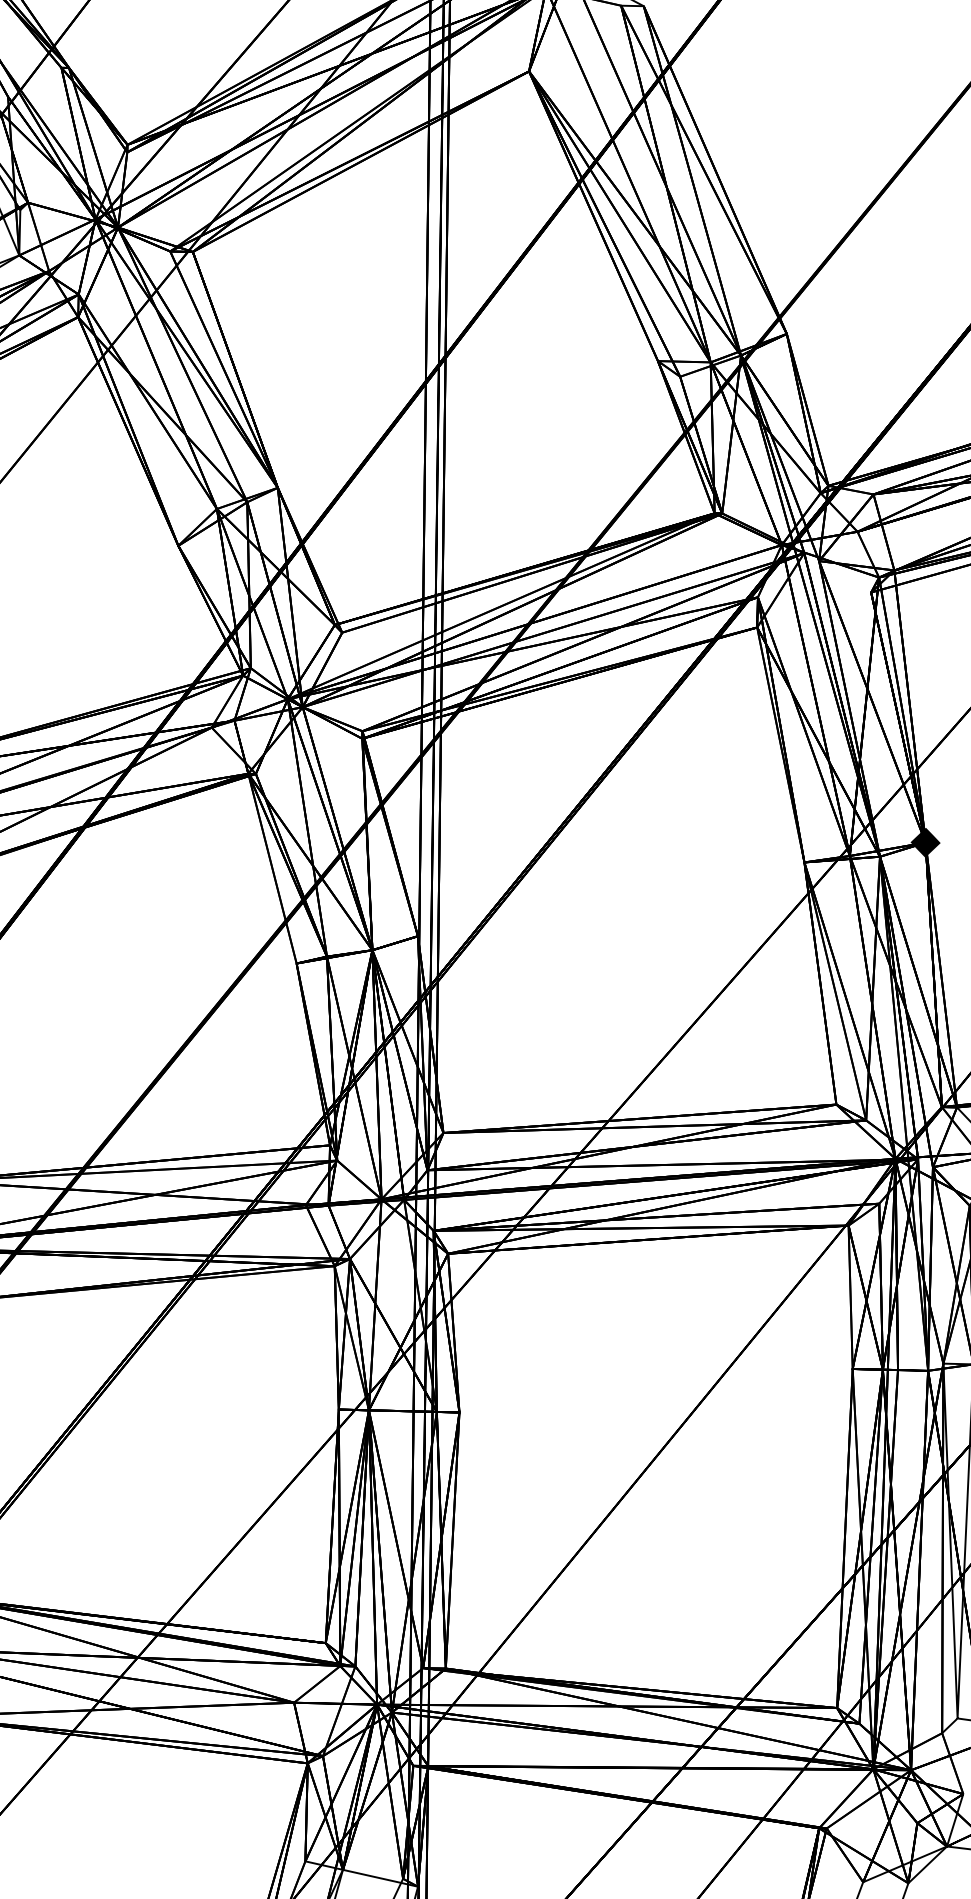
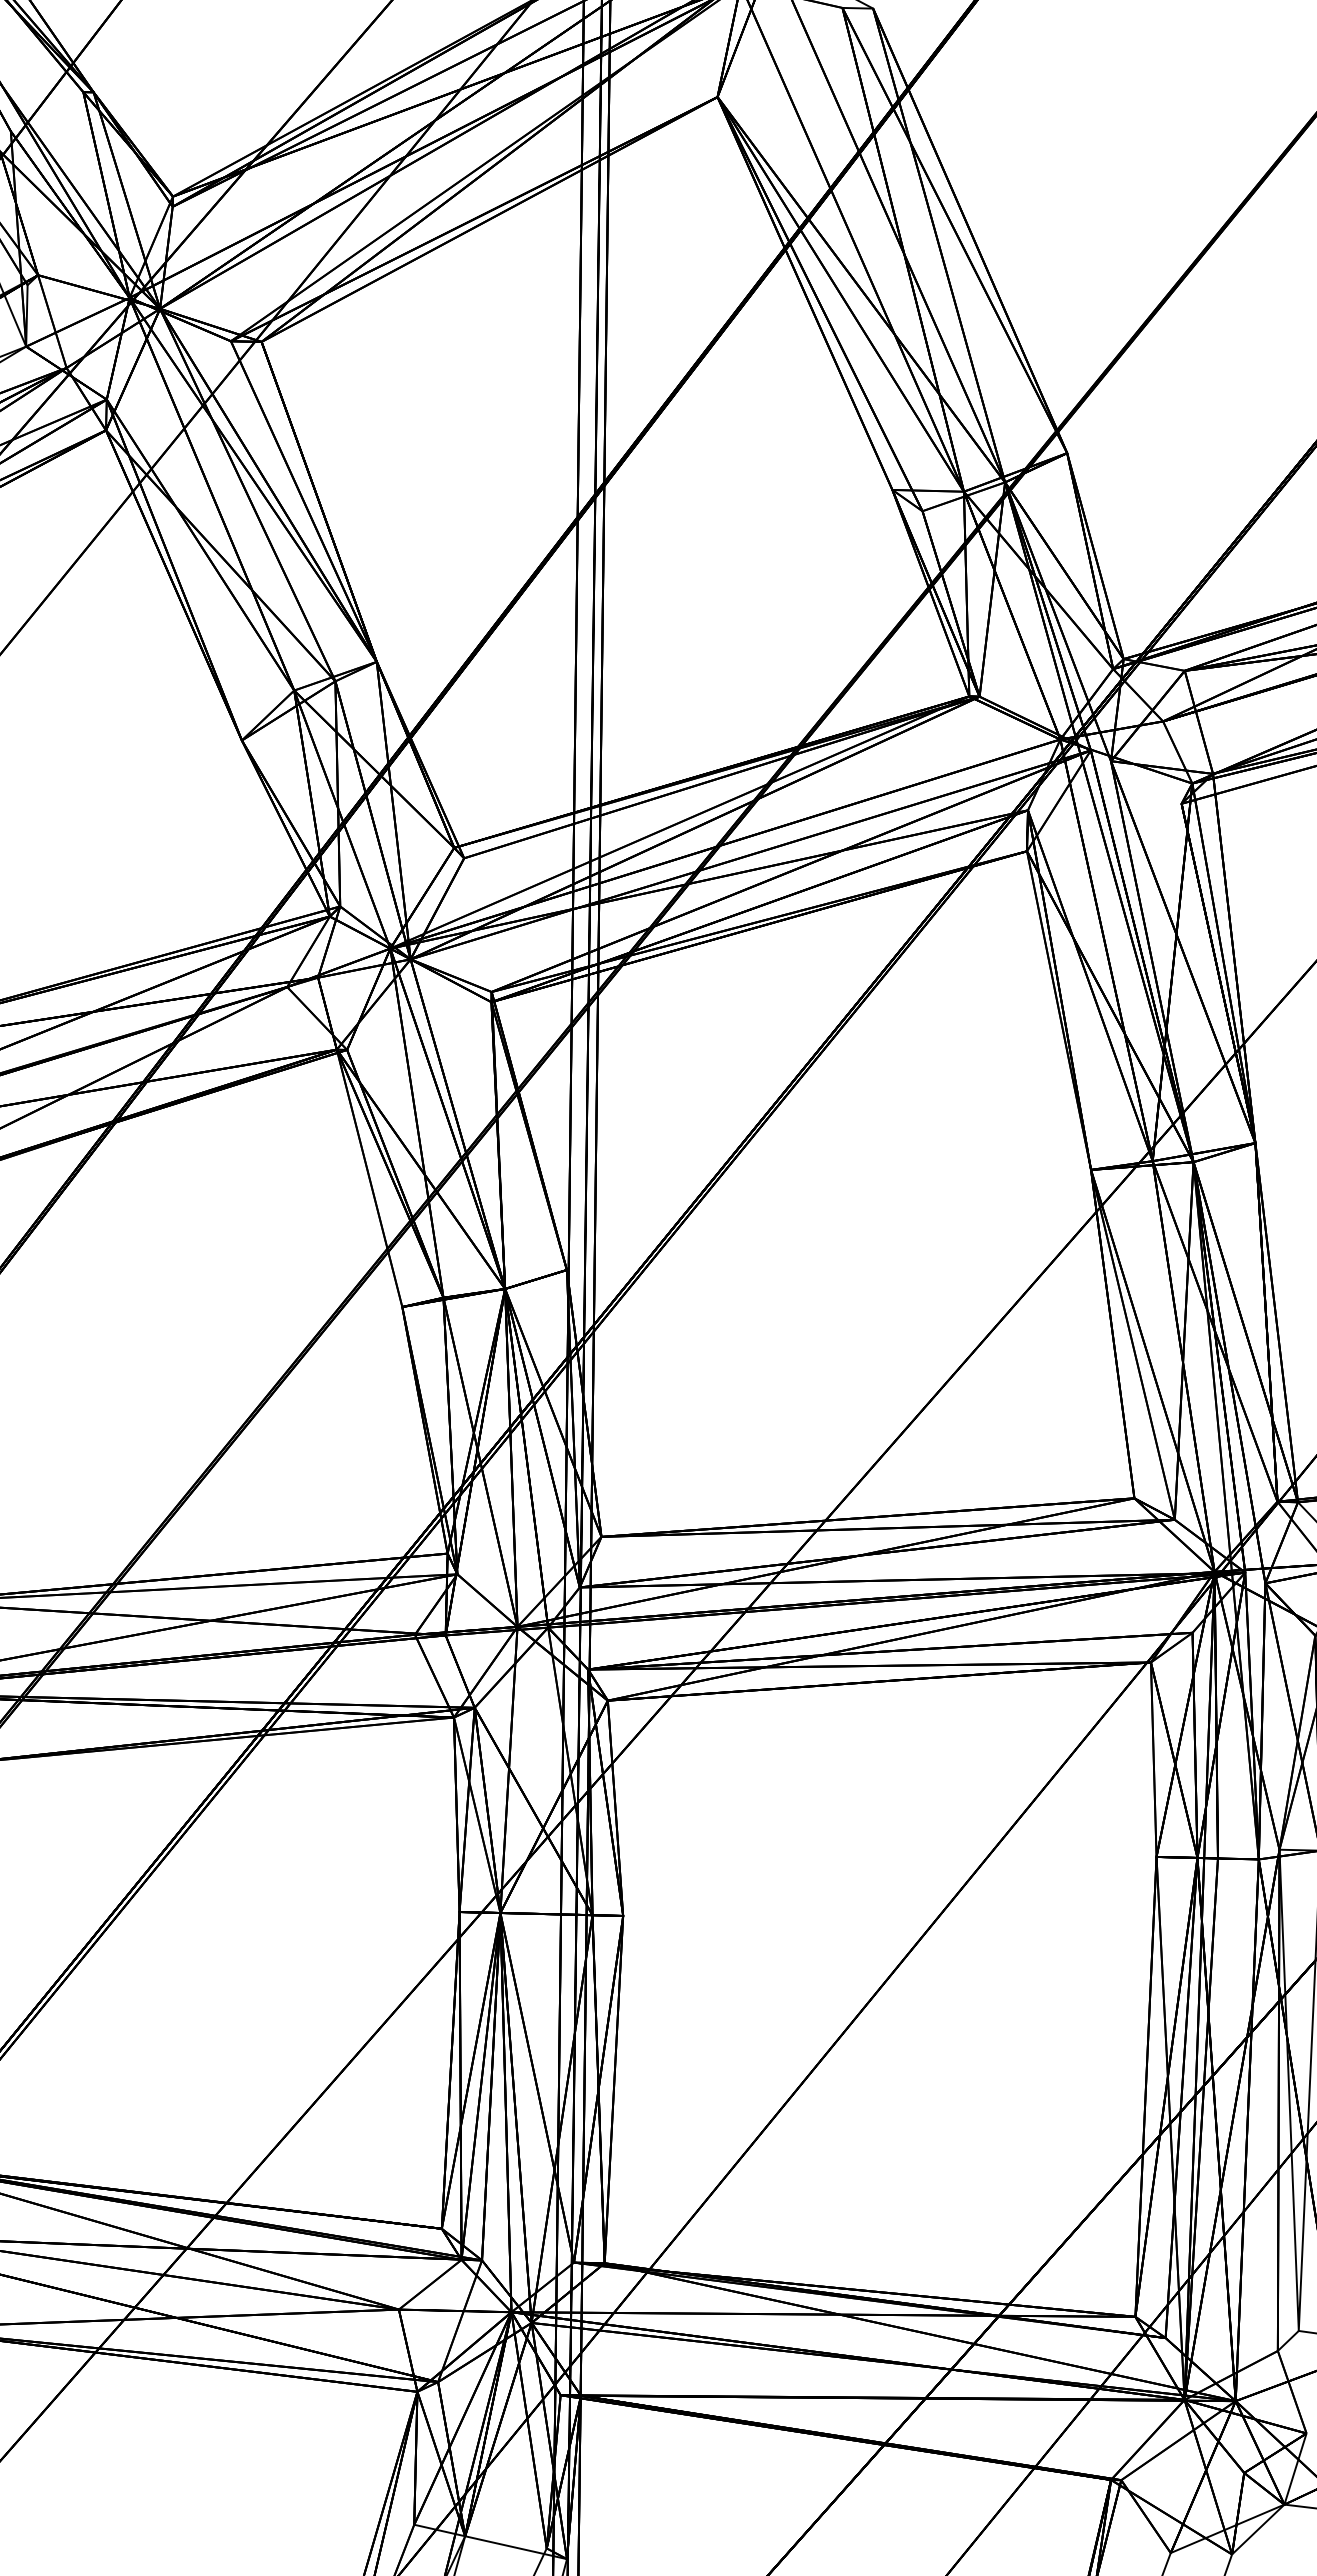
fill: (924, 842) -> (1254, 1142), removed

